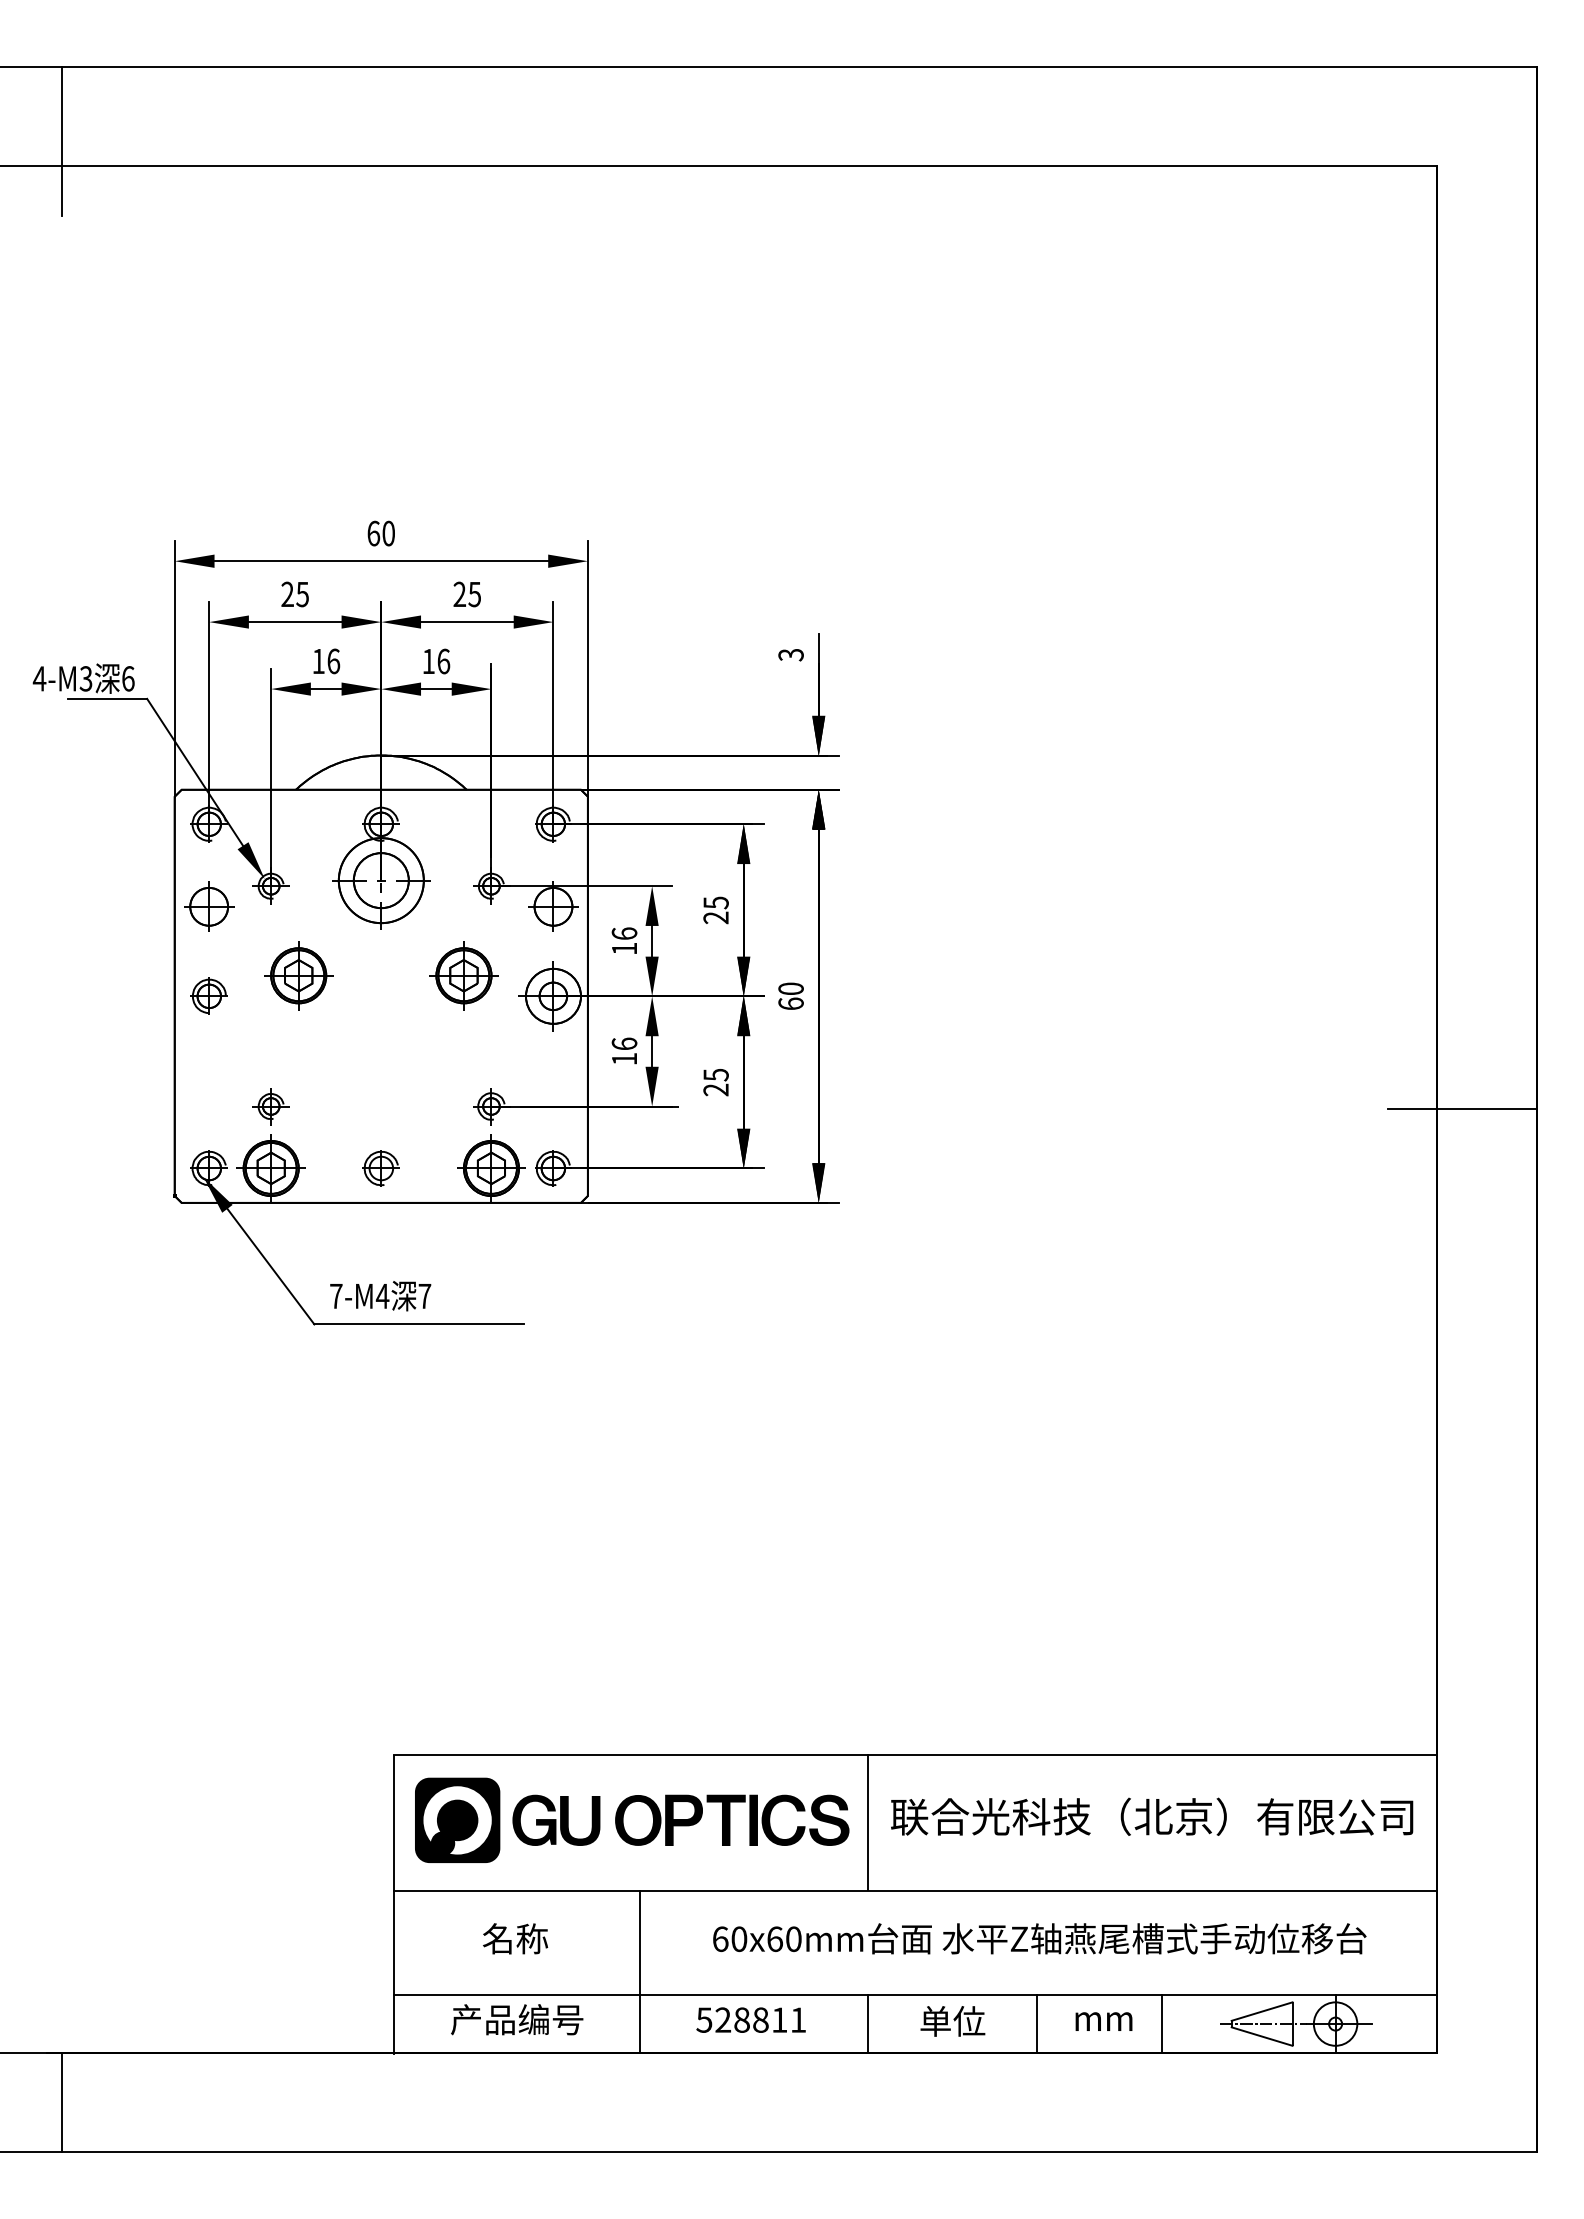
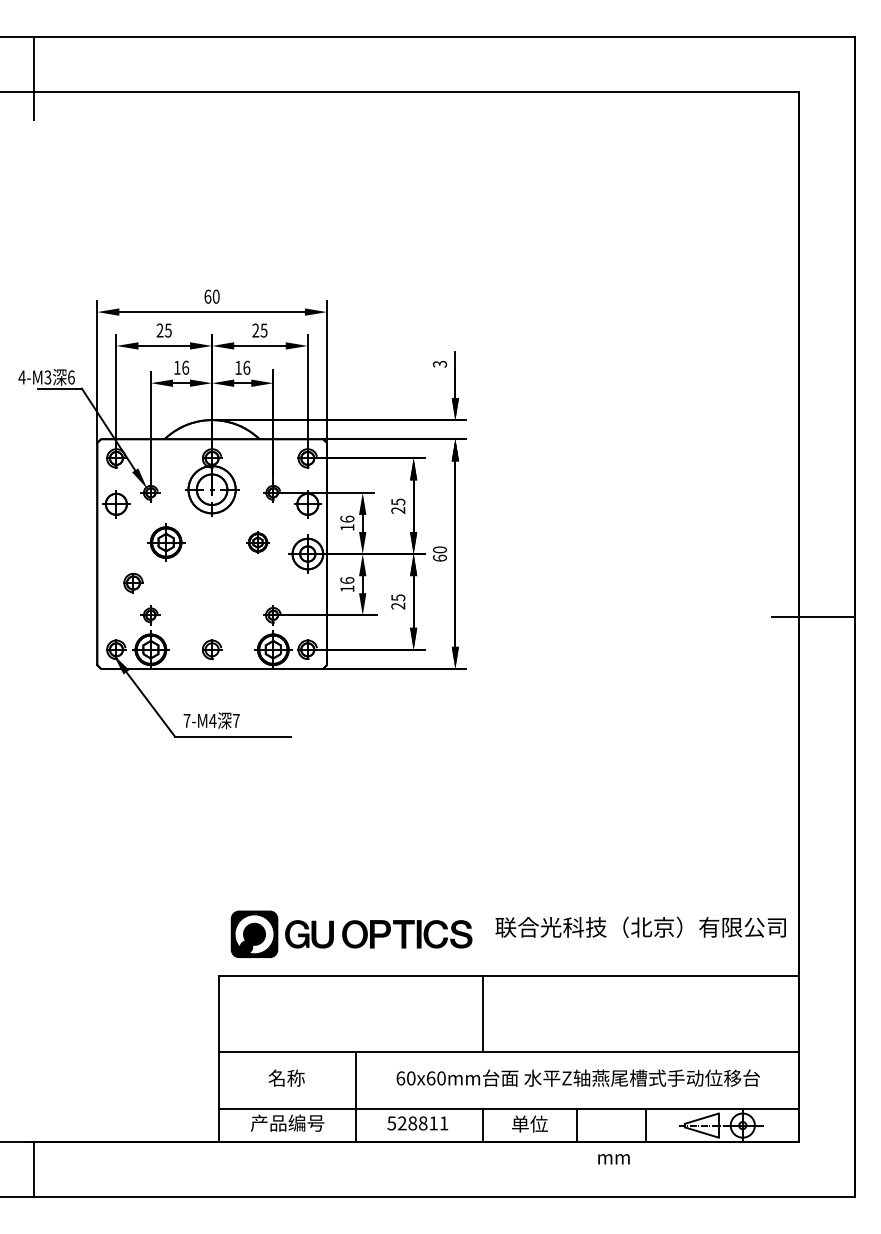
part: (462, 975) -> (257, 542), size x0.6
part: (209, 997) -> (133, 583), moved
text: (1151, 1815) -> (640, 926), moved
part: (631, 1818) -> (351, 933), moved
text: (1103, 2022) -> (613, 1159), moved

